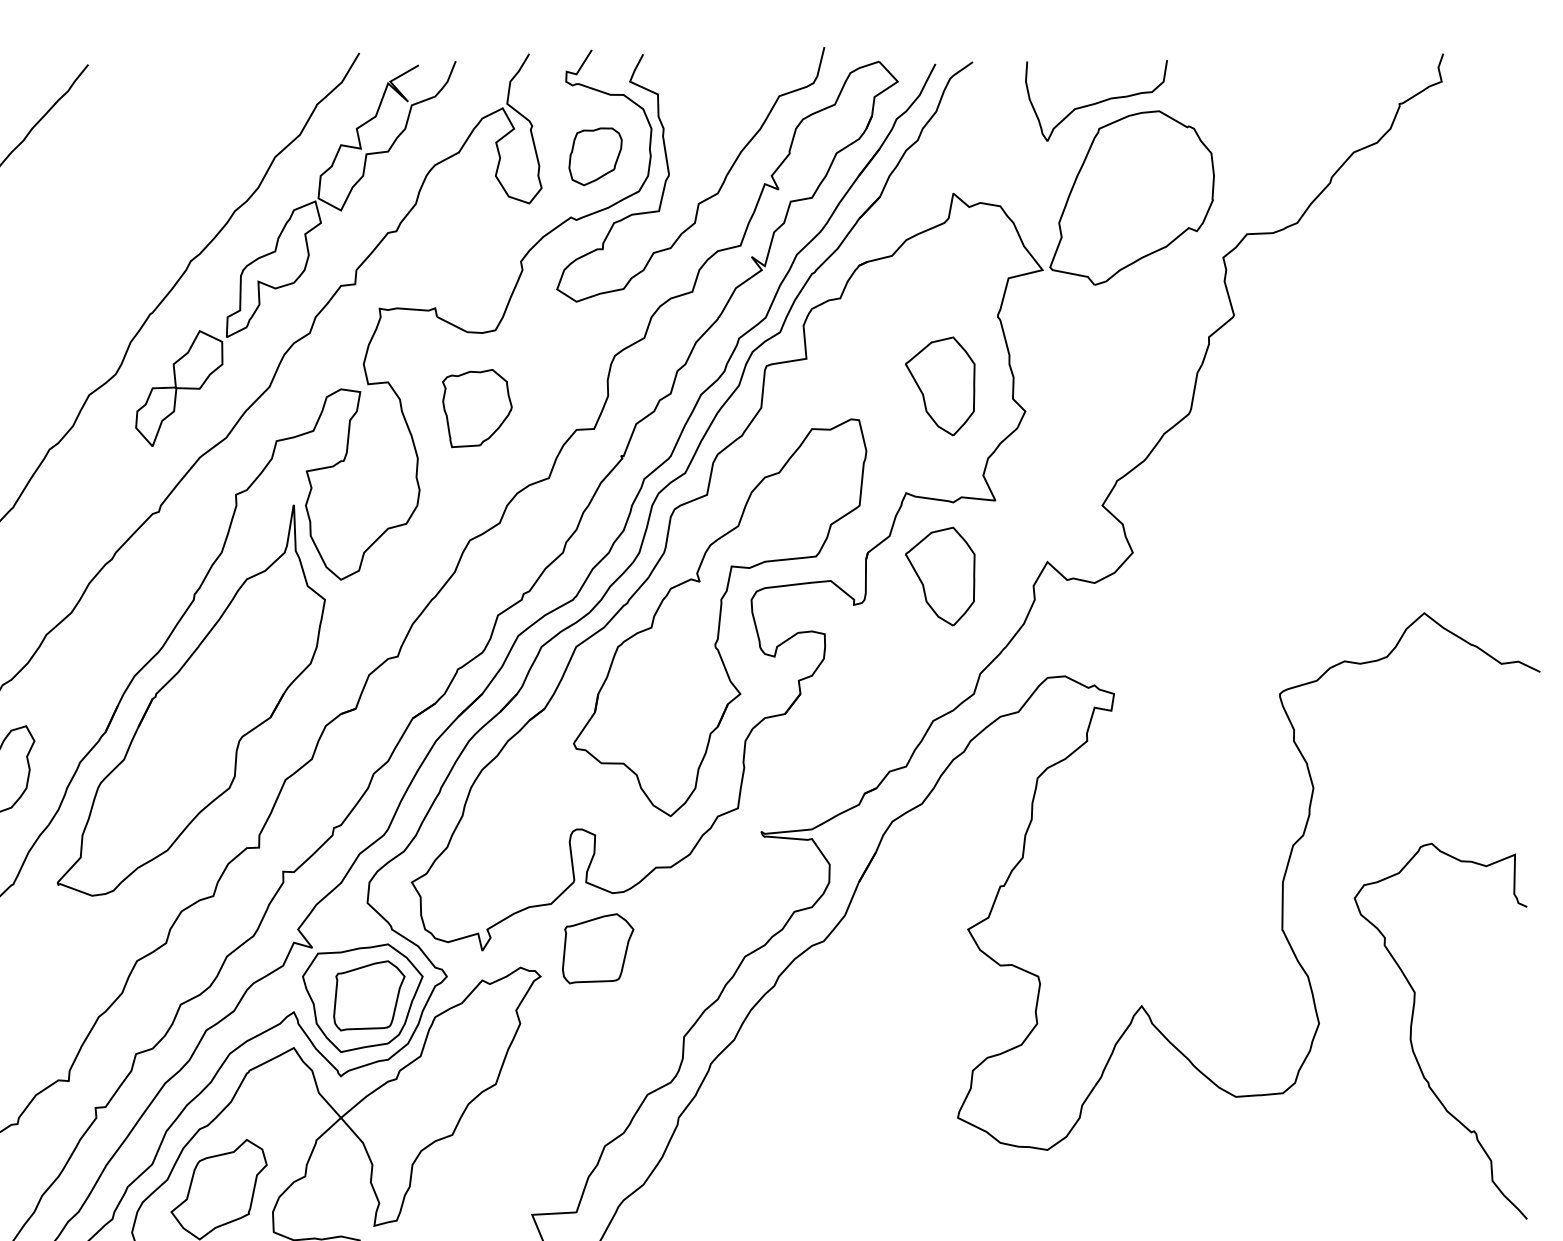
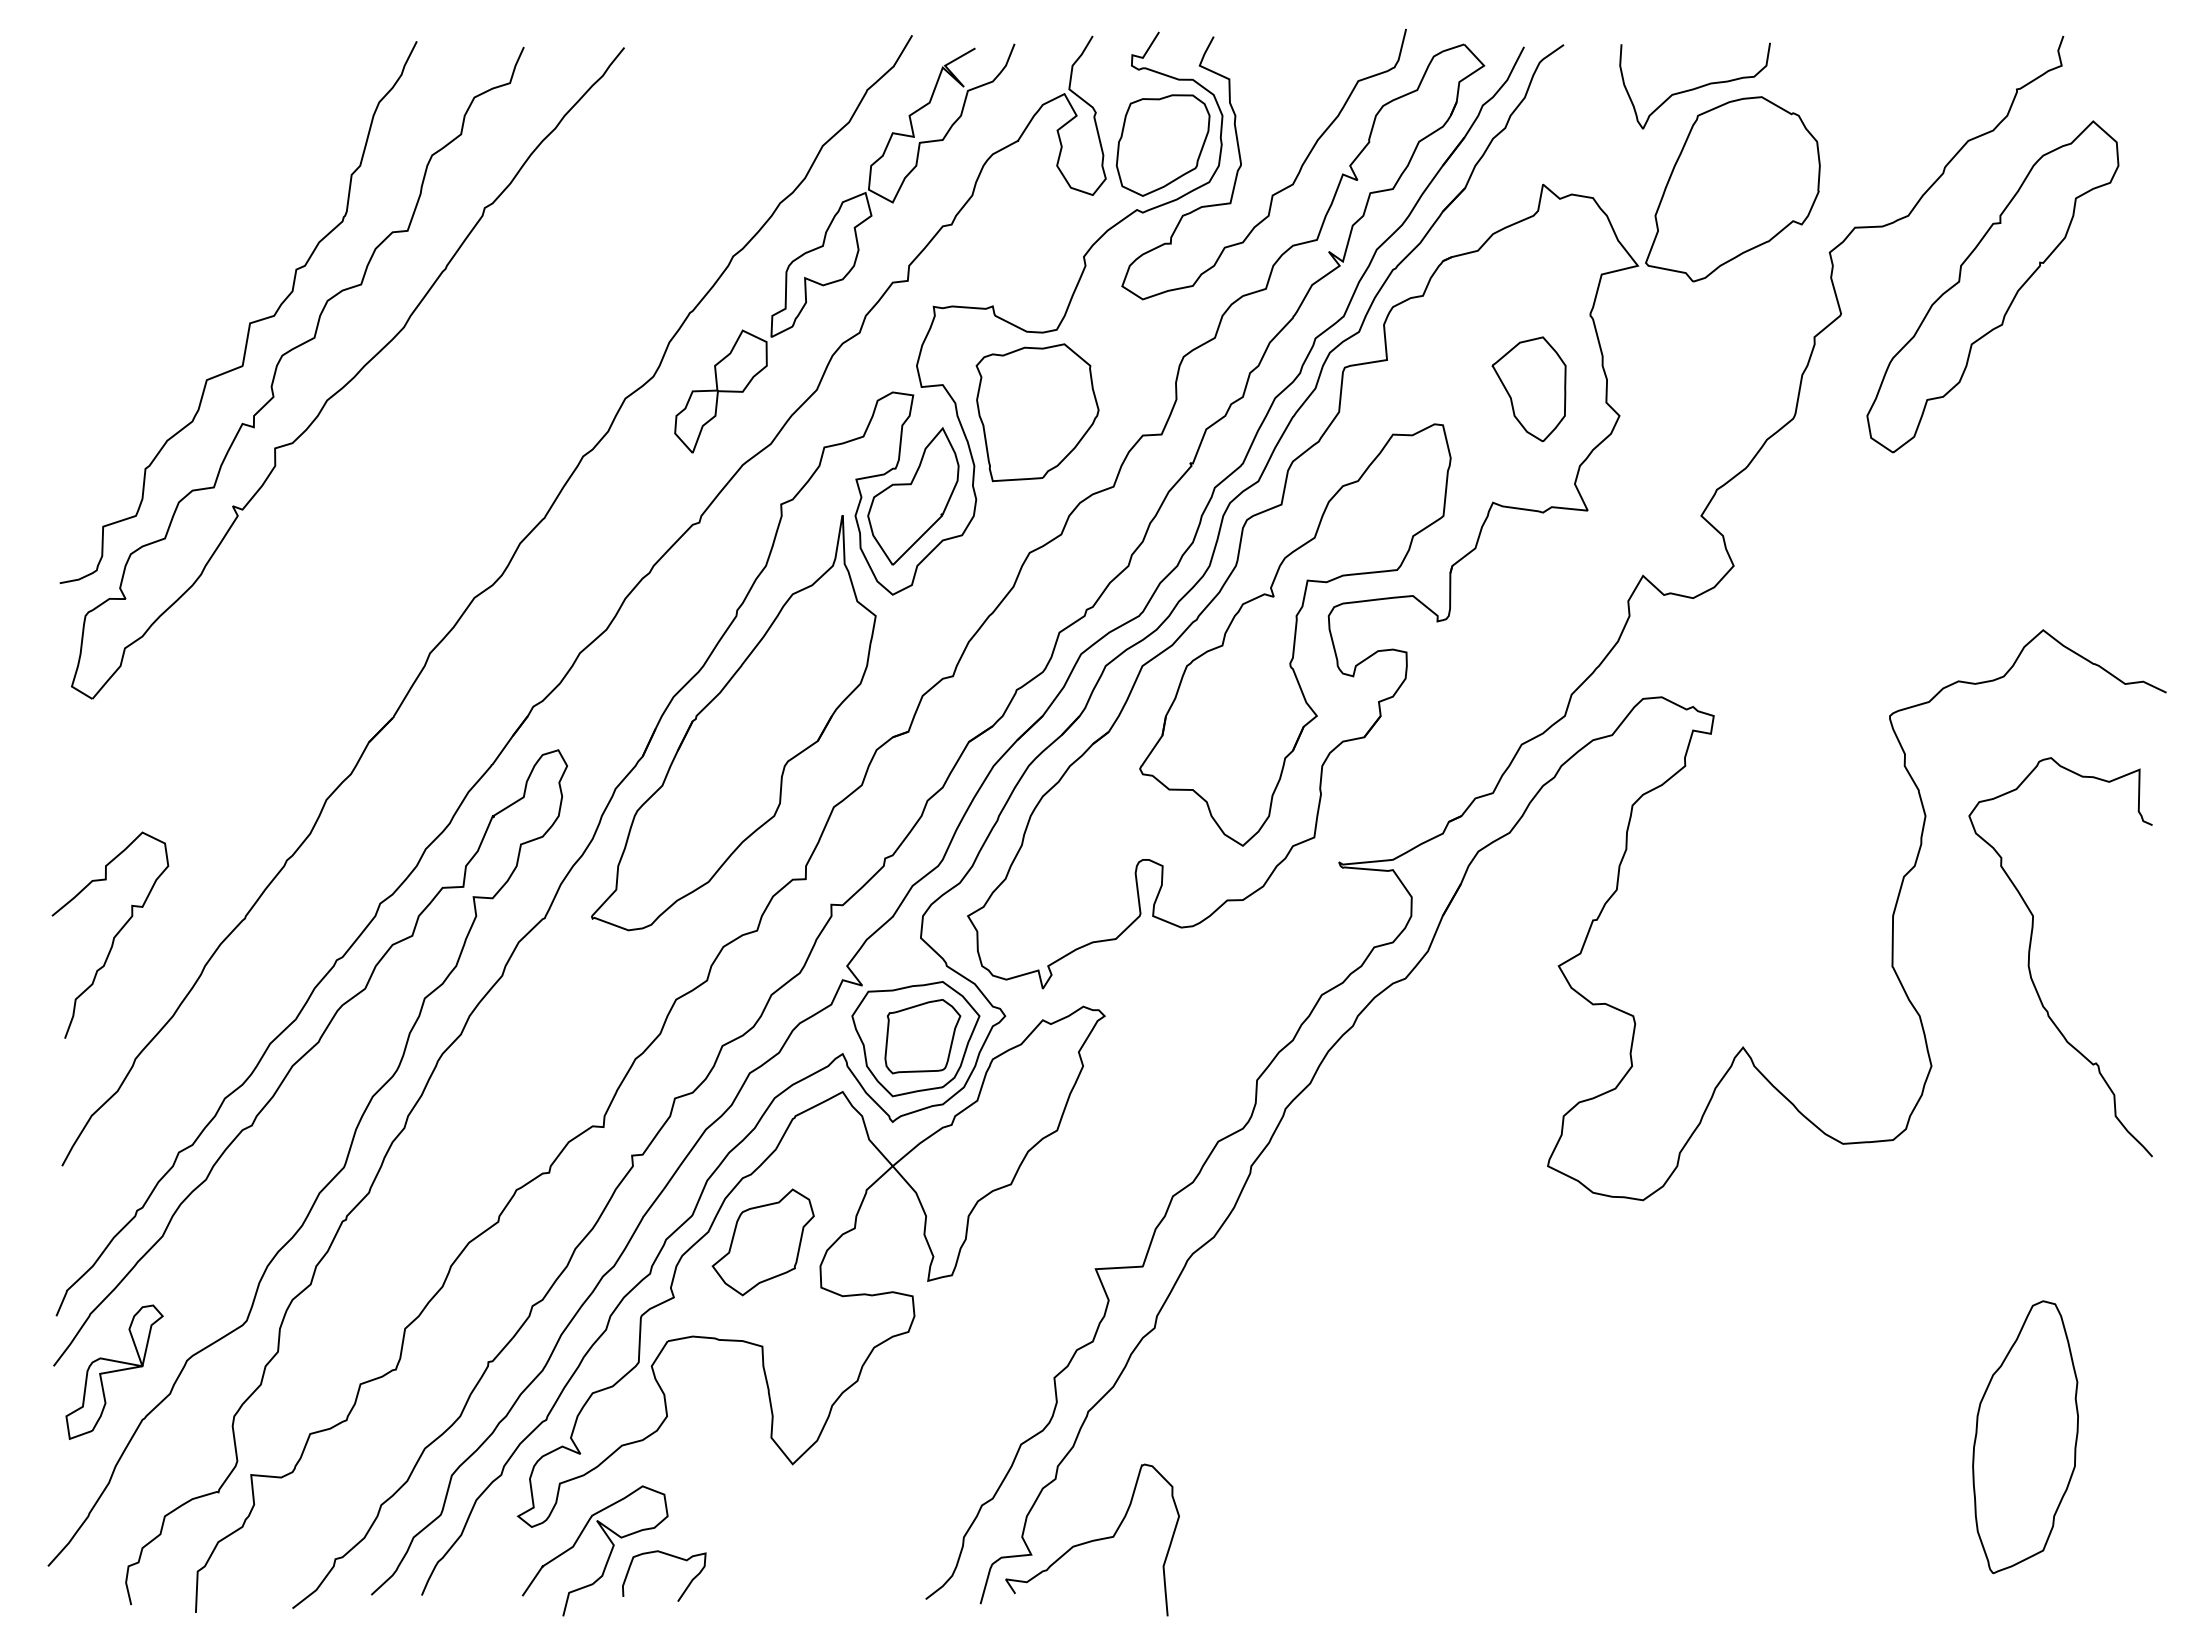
part: (595, 156) -> (1162, 145), size x1.67
part: (1376, 289) -> (1992, 286), added
part: (477, 408) -> (1037, 412), size x1.67
part: (360, 487) -> (913, 496), added
part: (939, 576) -> (1528, 591), removed
part: (597, 948) -> (1165, 986), removed
curve: (1412, 1026) -> (2030, 952), moved

